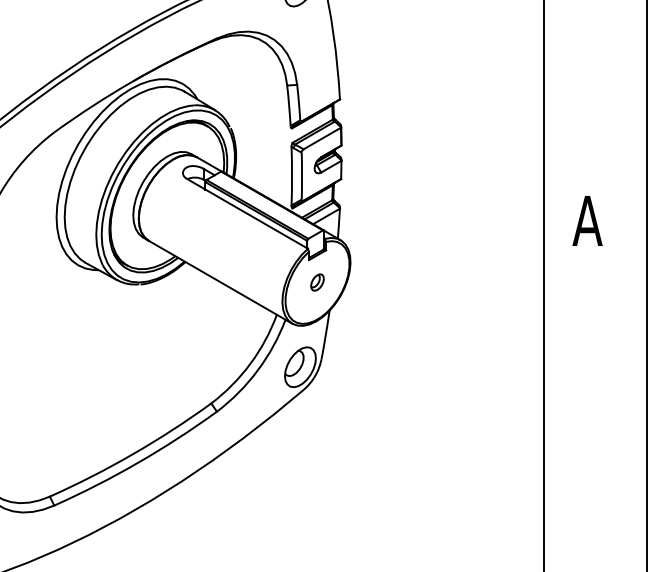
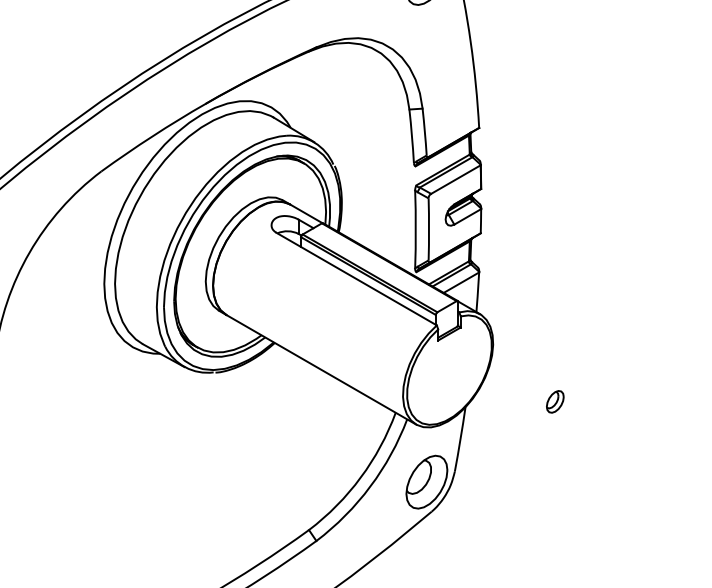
part: (317, 282) -> (555, 401), moved

